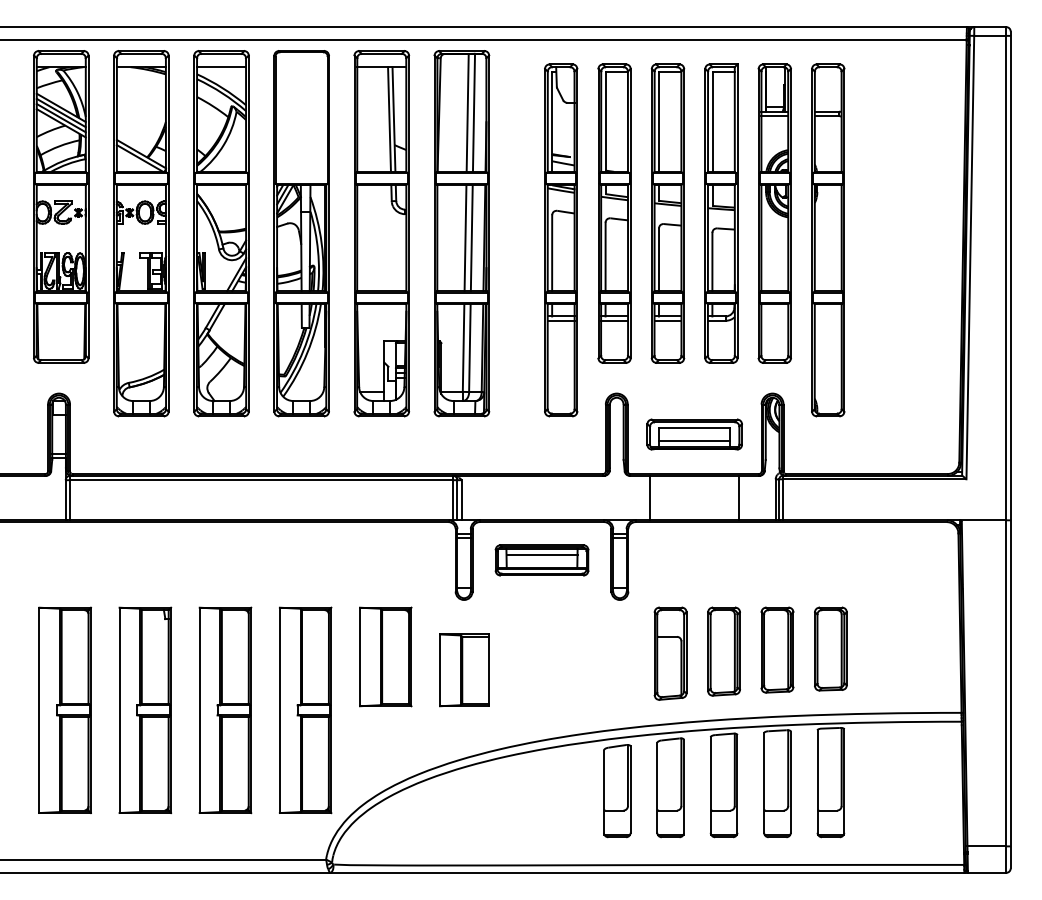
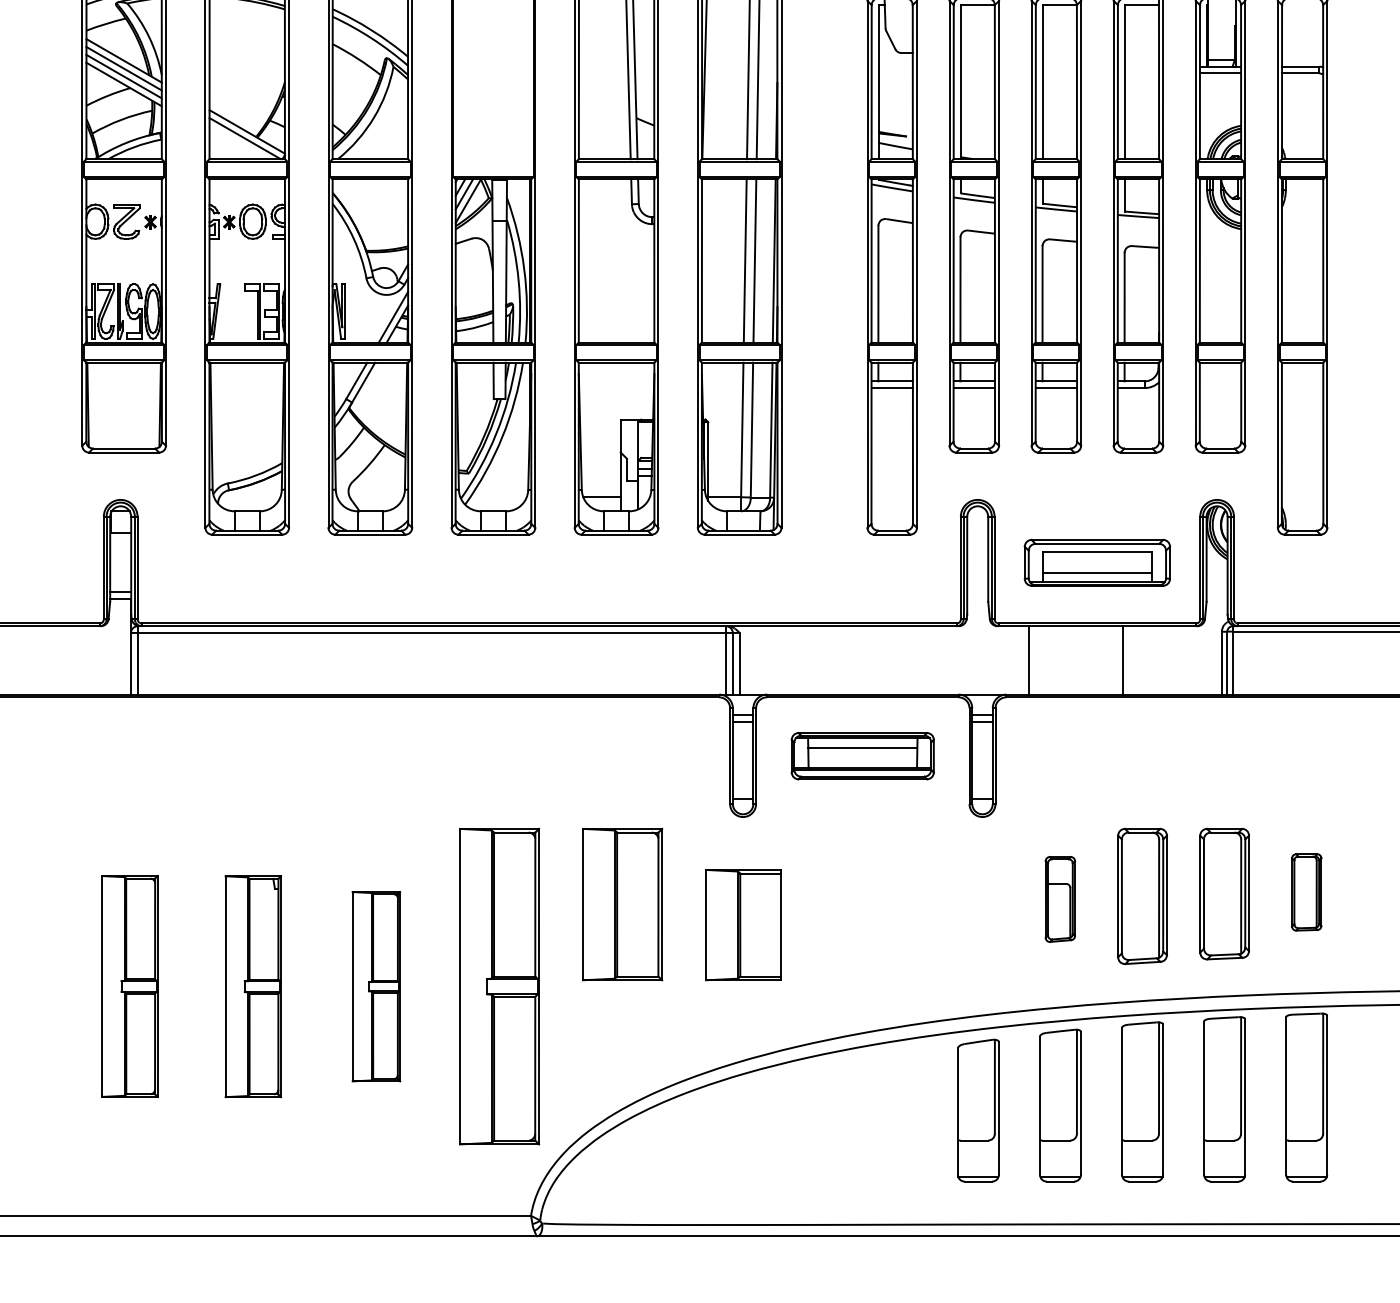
line: (739, 497) -> (1123, 659), moved
part: (830, 648) -> (1306, 891), size x0.6
part: (670, 653) -> (1060, 899), size x0.6
part: (64, 709) -> (129, 985), size x0.7
part: (145, 710) -> (253, 986), size x0.7
part: (225, 710) -> (376, 986), size x0.6

